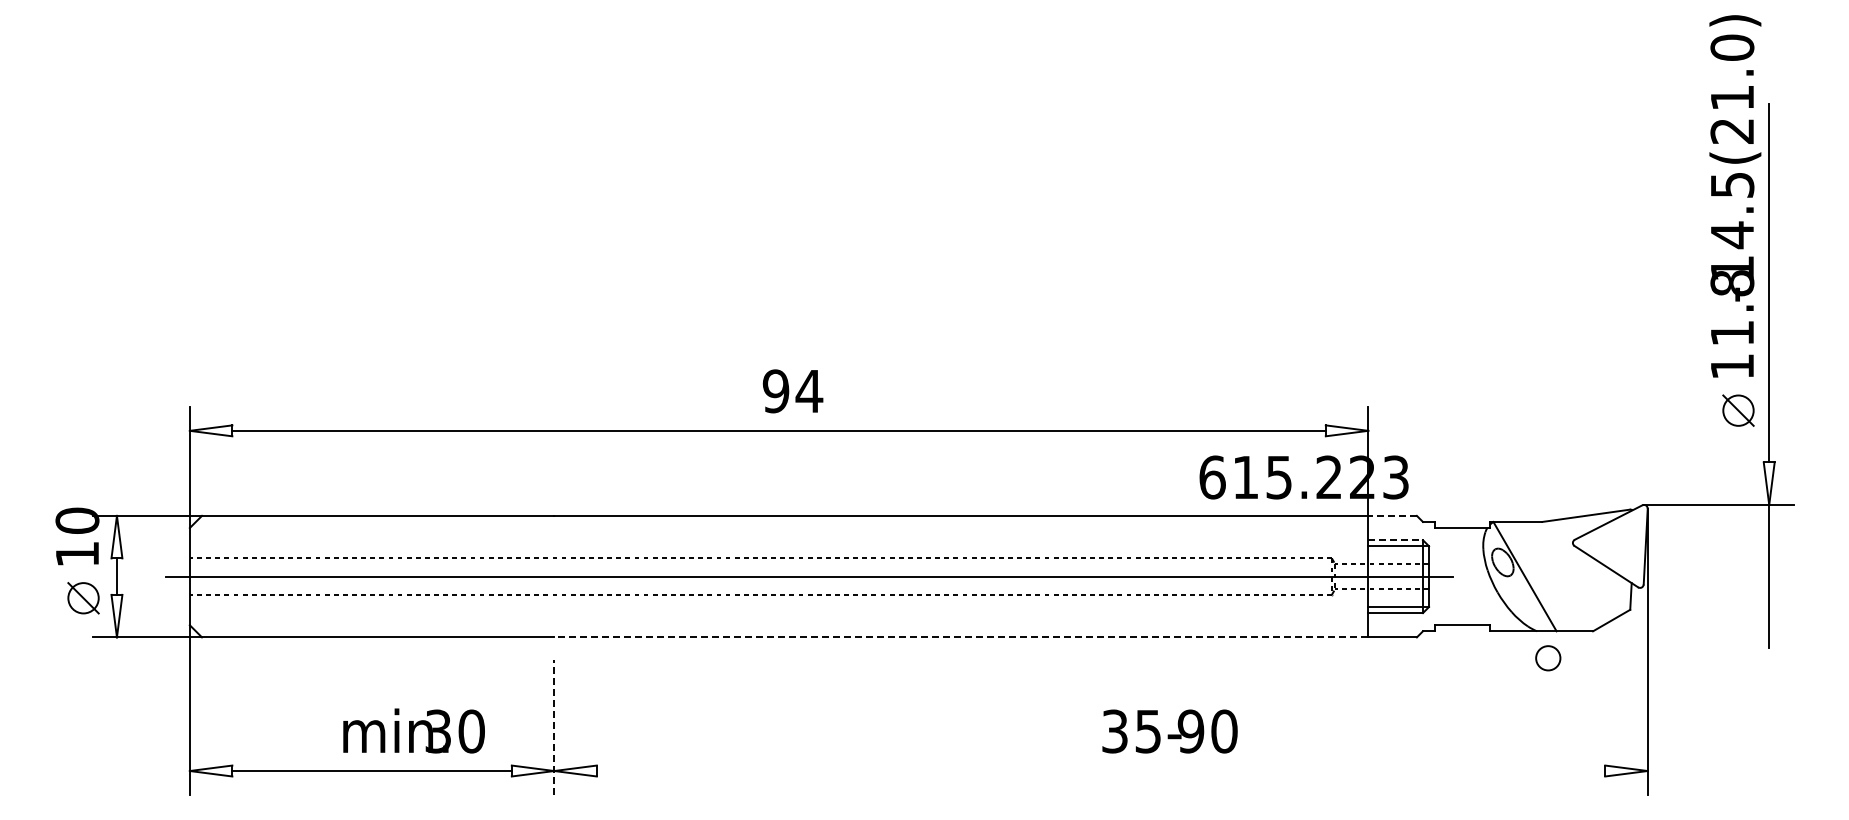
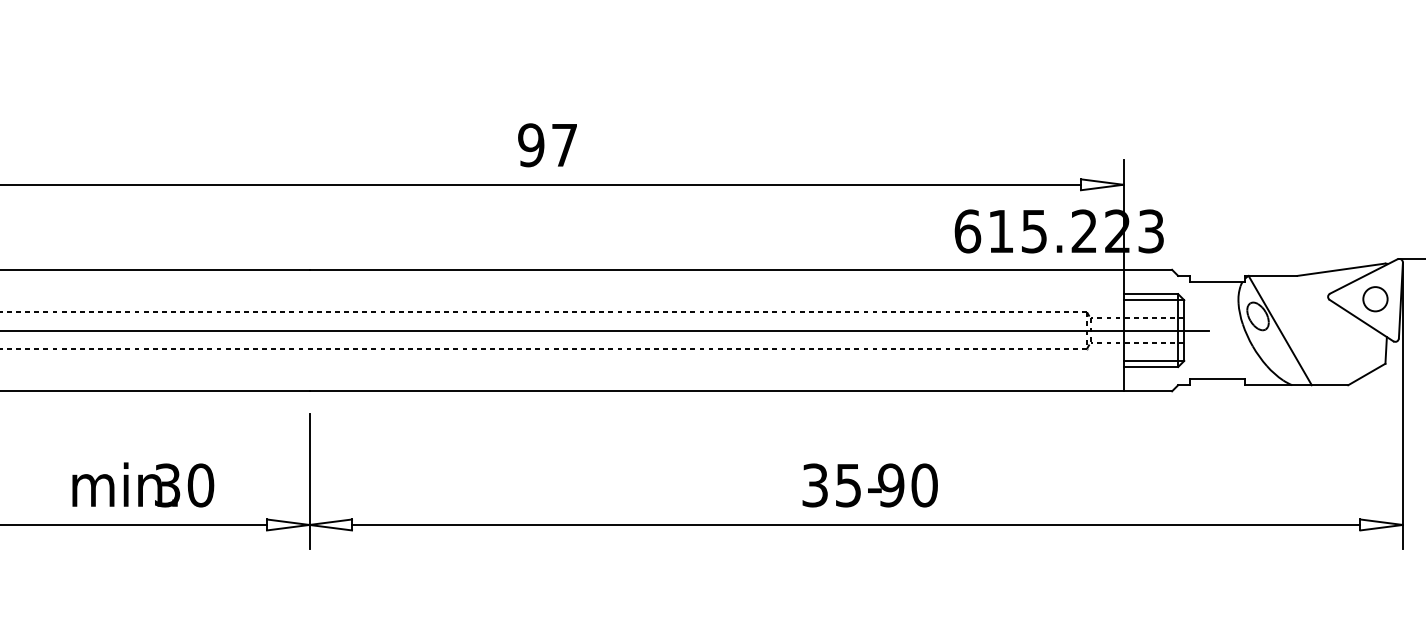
text: (809, 391) -> (564, 145), 94 -> 97
line: (1392, 515) -> (1147, 269), dashed -> solid
line: (1396, 540) -> (1151, 294), dashed -> solid
line: (961, 637) -> (716, 391), dashed -> solid
circle: (1548, 658) -> (1375, 299), moved
line: (554, 727) -> (309, 481), dashed -> solid
text: (413, 730) -> (142, 484), moved
text: (1169, 731) -> (869, 485), moved
line: (1100, 771) -> (855, 525), added

